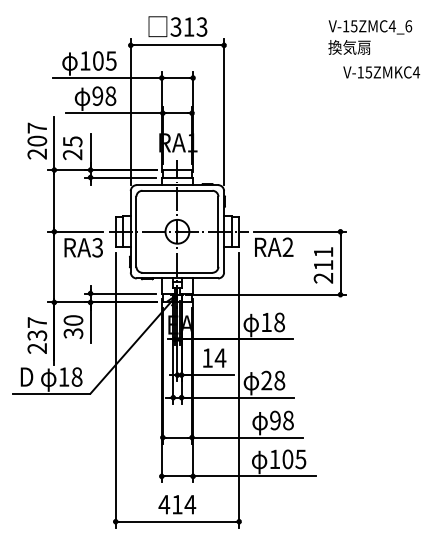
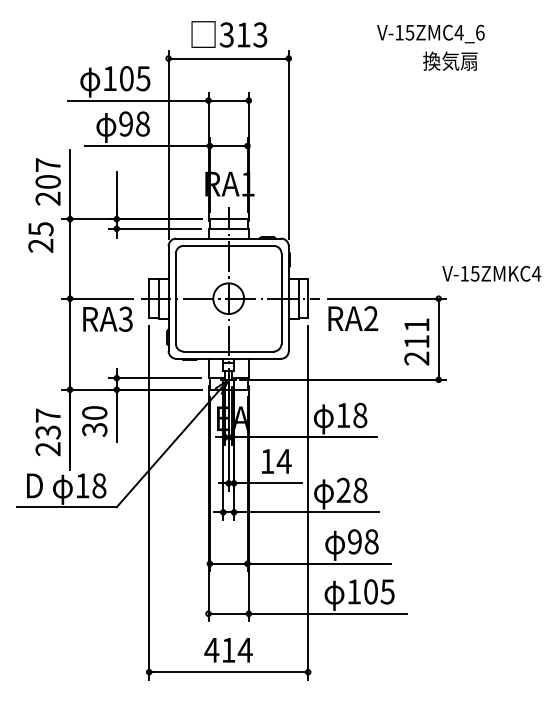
text: (370, 27) -> (431, 34), moved
text: (381, 72) -> (491, 273), moved
text: (72, 148) -> (40, 237), moved

